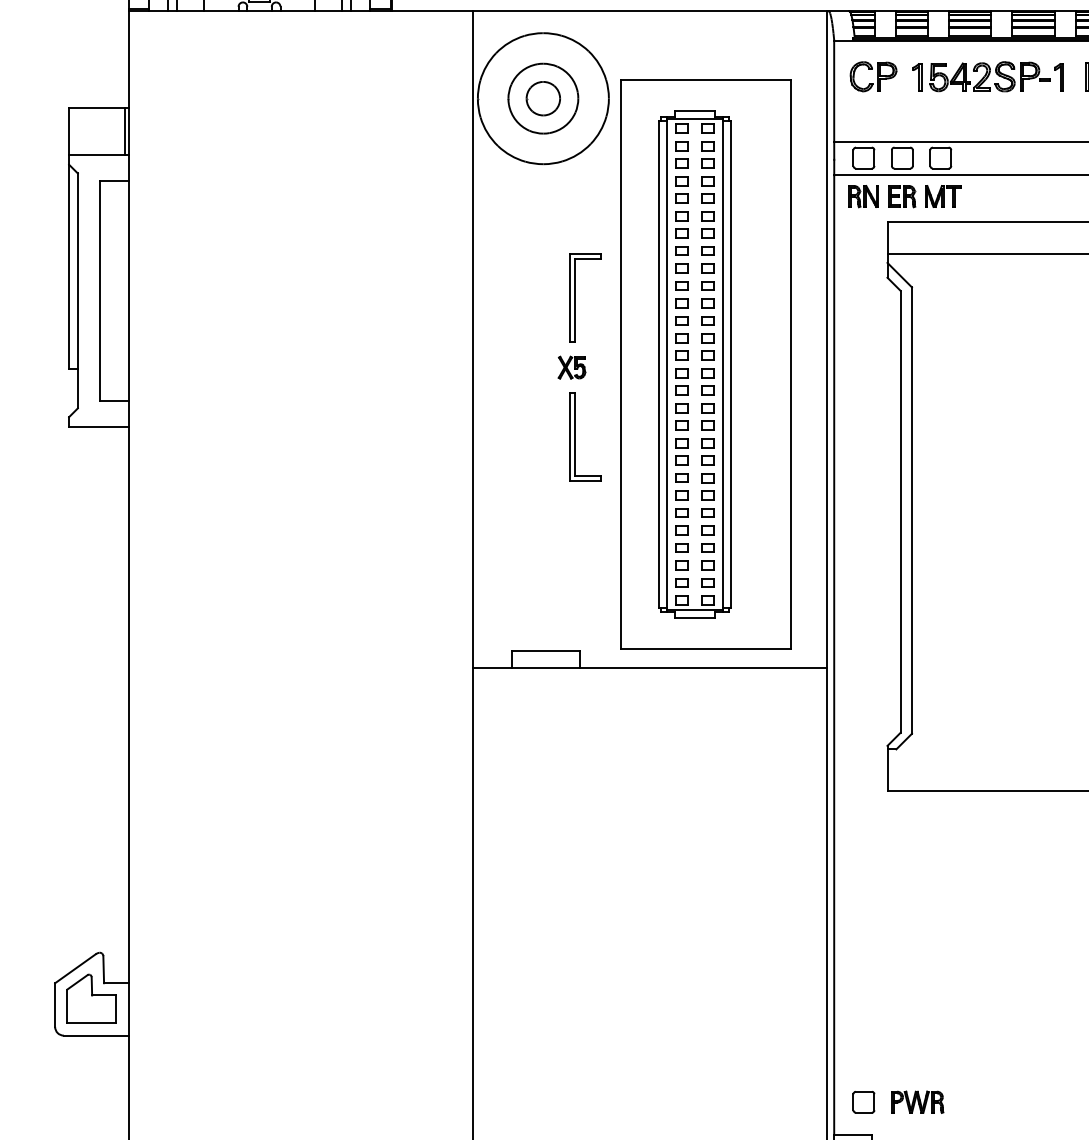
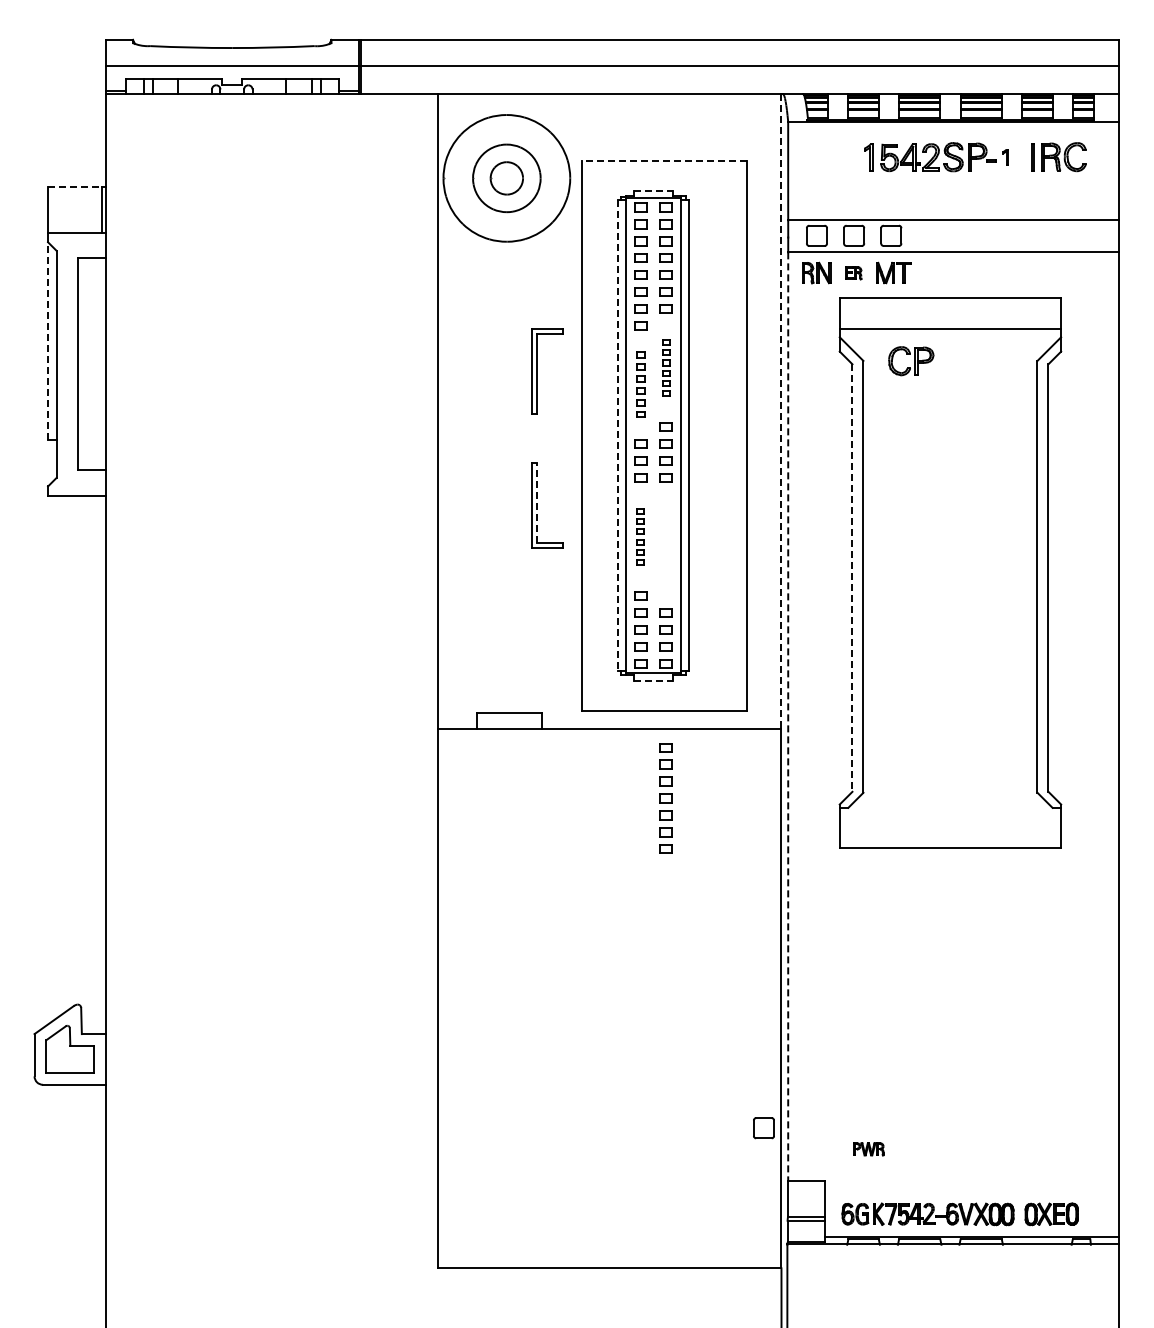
part: (873, 77) -> (911, 361), moved
part: (1058, 77) -> (1005, 157), size x0.6
line: (705, 80) -> (663, 160), solid -> dashed
line: (97, 108) -> (75, 187), solid -> dashed
line: (694, 111) -> (653, 190), solid -> dashed
part: (901, 196) -> (853, 273), size x0.6
line: (69, 267) -> (48, 341), solid -> dashed
part: (707, 294) -> (665, 367), size x0.6
part: (681, 311) -> (640, 384), size x0.7
line: (827, 339) -> (781, 411), solid -> dashed
line: (658, 364) -> (618, 435), solid -> dashed
part: (571, 367) -> (534, 438), removed
line: (575, 434) -> (537, 503), solid -> dashed
part: (681, 468) -> (640, 536), size x0.6
part: (707, 478) -> (665, 798), moved
line: (900, 512) -> (852, 578), solid -> dashed
line: (694, 617) -> (653, 680), solid -> dashed
line: (834, 655) -> (788, 717), solid -> dashed
part: (863, 1102) -> (763, 1128), moved
part: (917, 1102) -> (868, 1149), size x0.6

